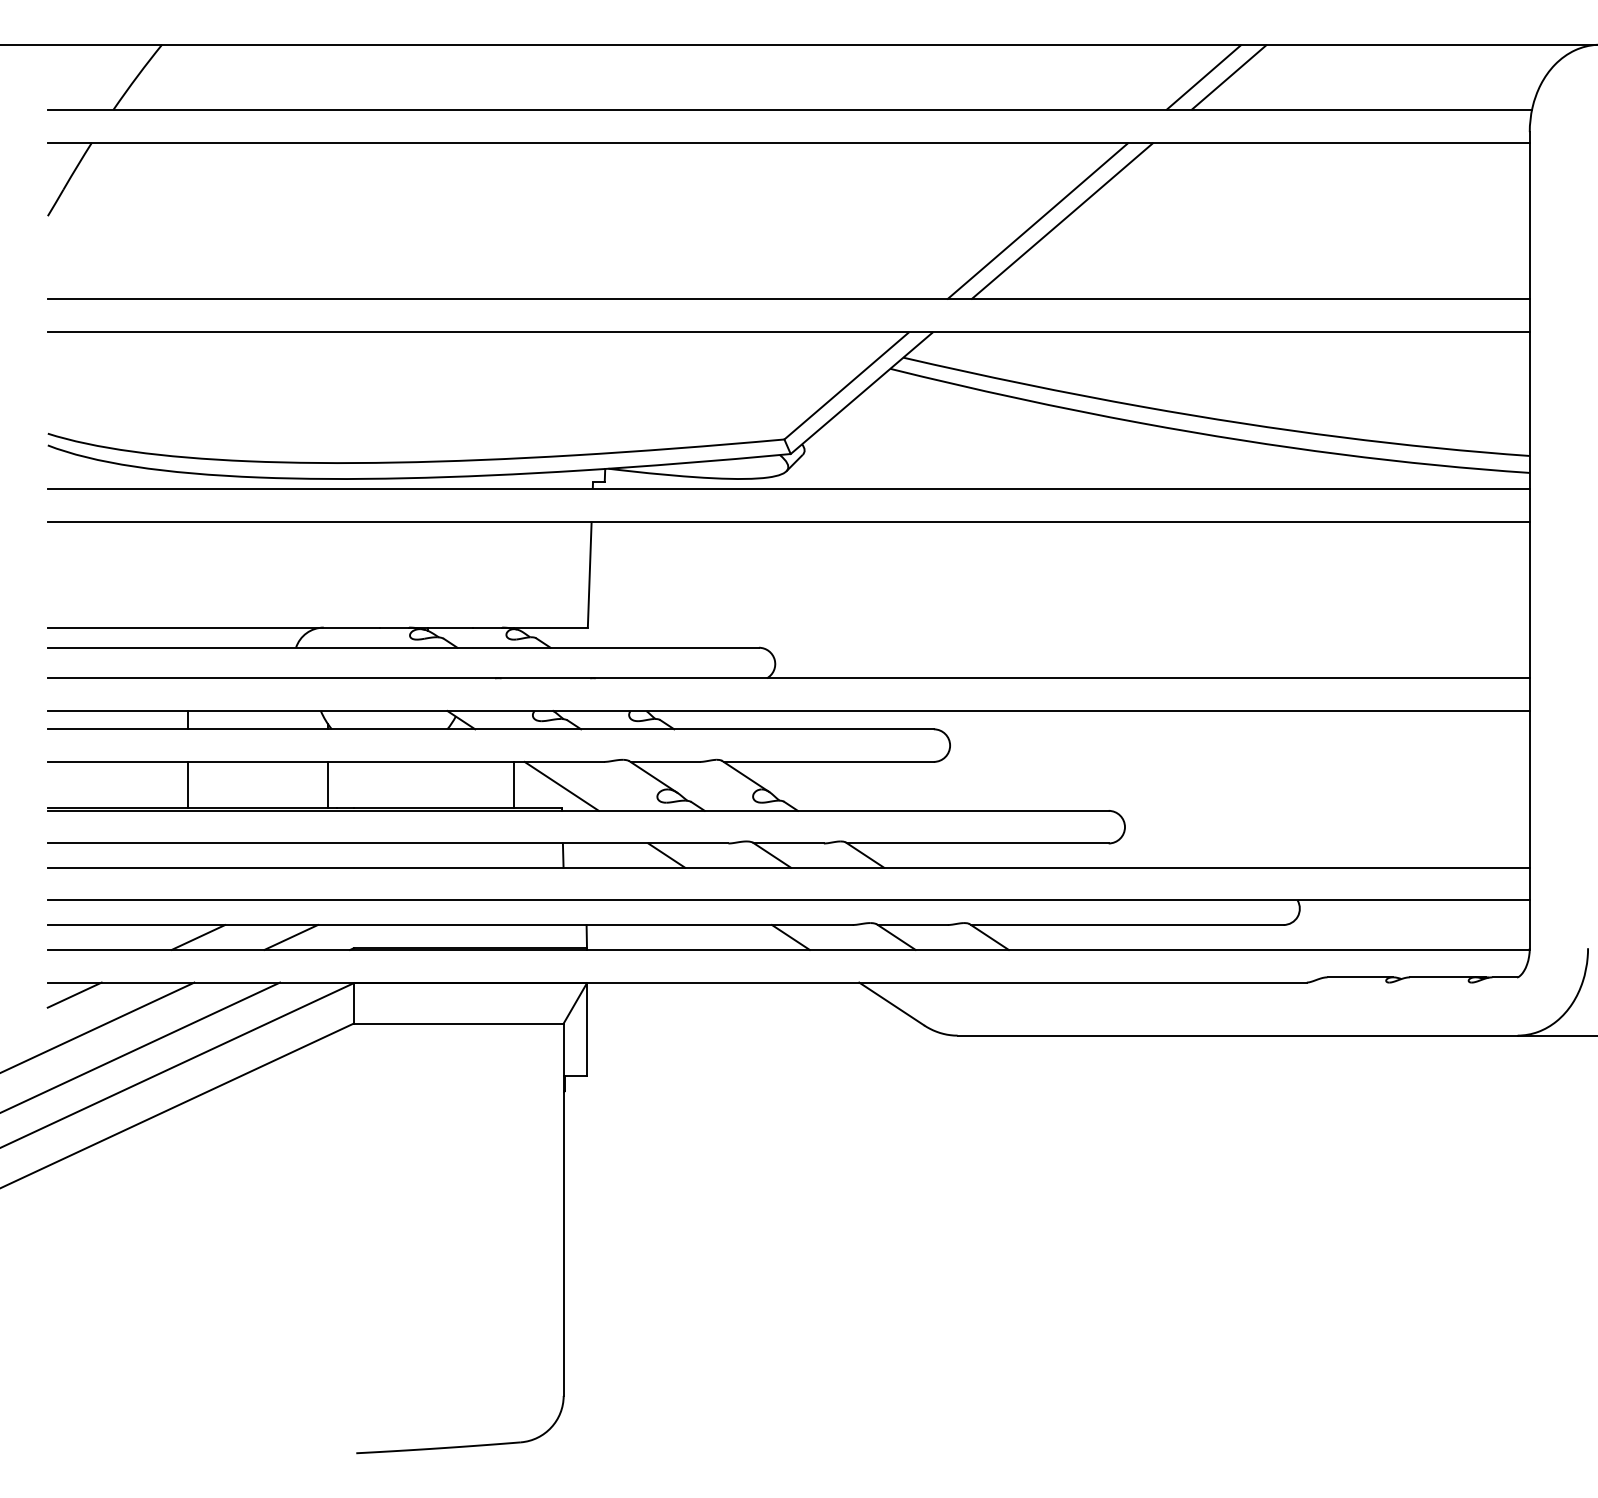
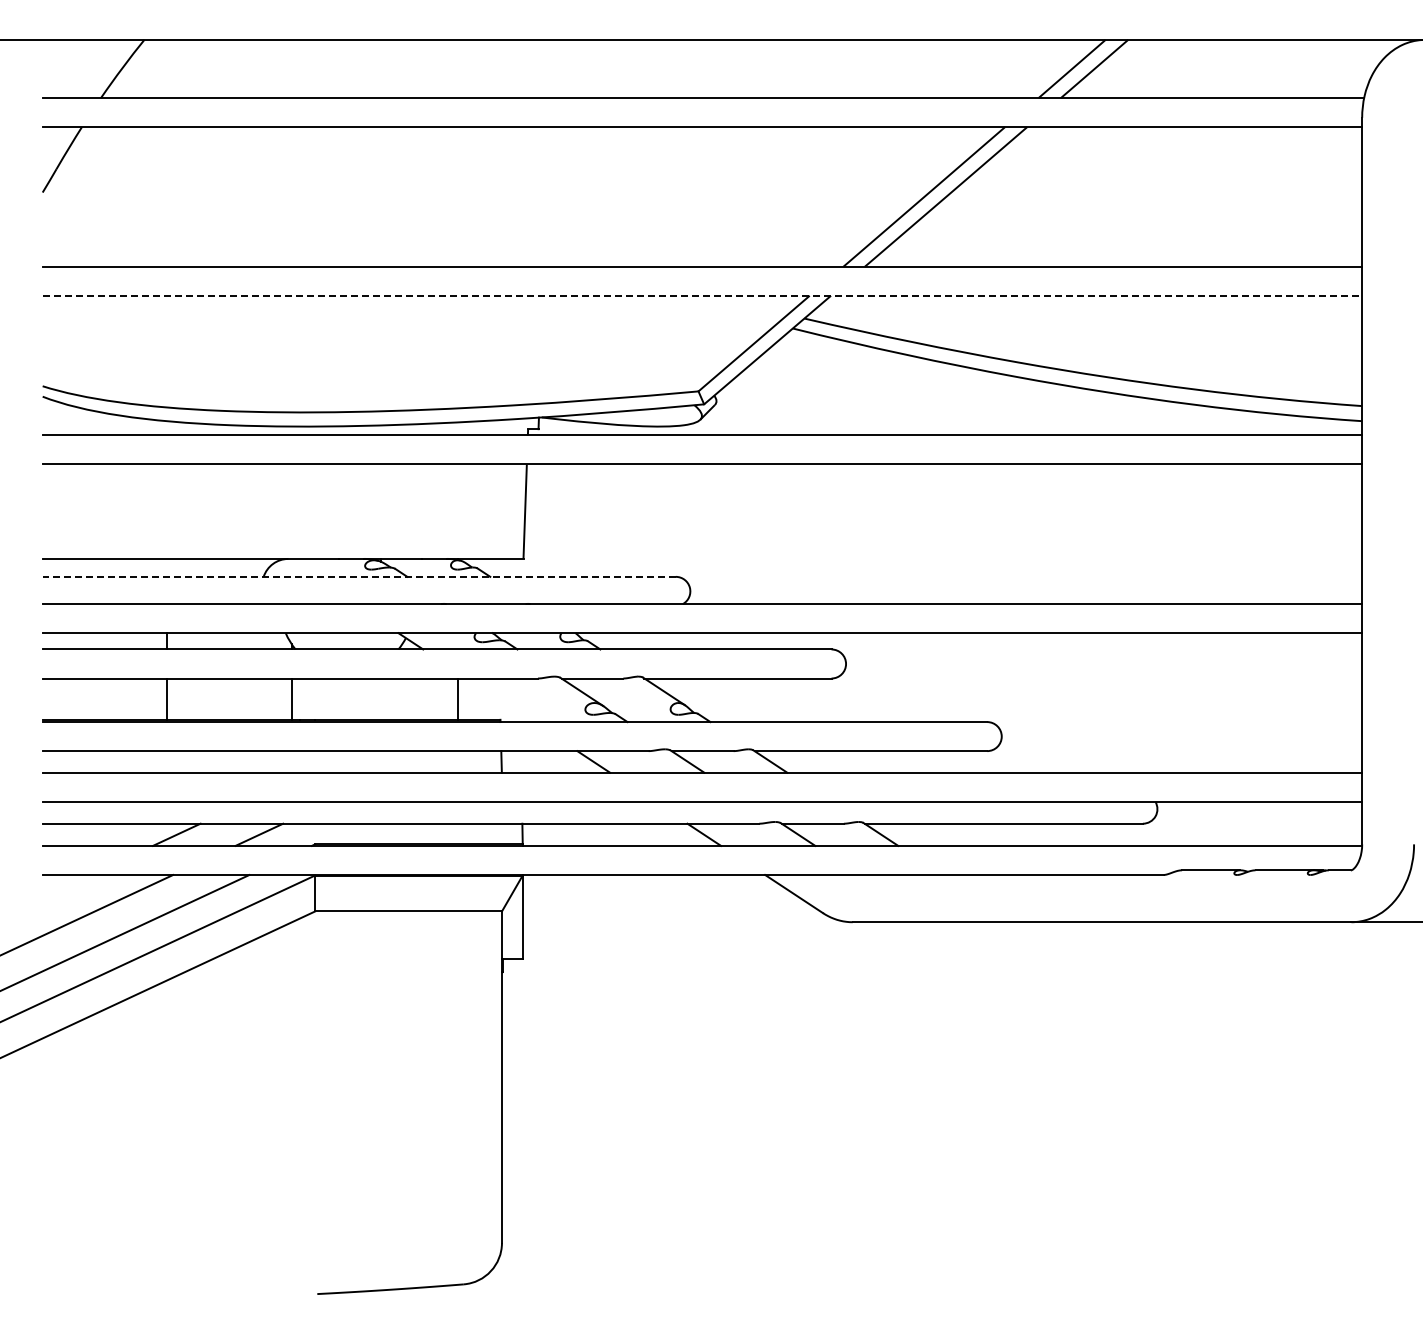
line: (788, 331) -> (702, 295), solid -> dashed
line: (403, 647) -> (359, 576), solid -> dashed
line: (562, 786) -> (500, 700), removed
line: (74, 994) -> (66, 885), removed

